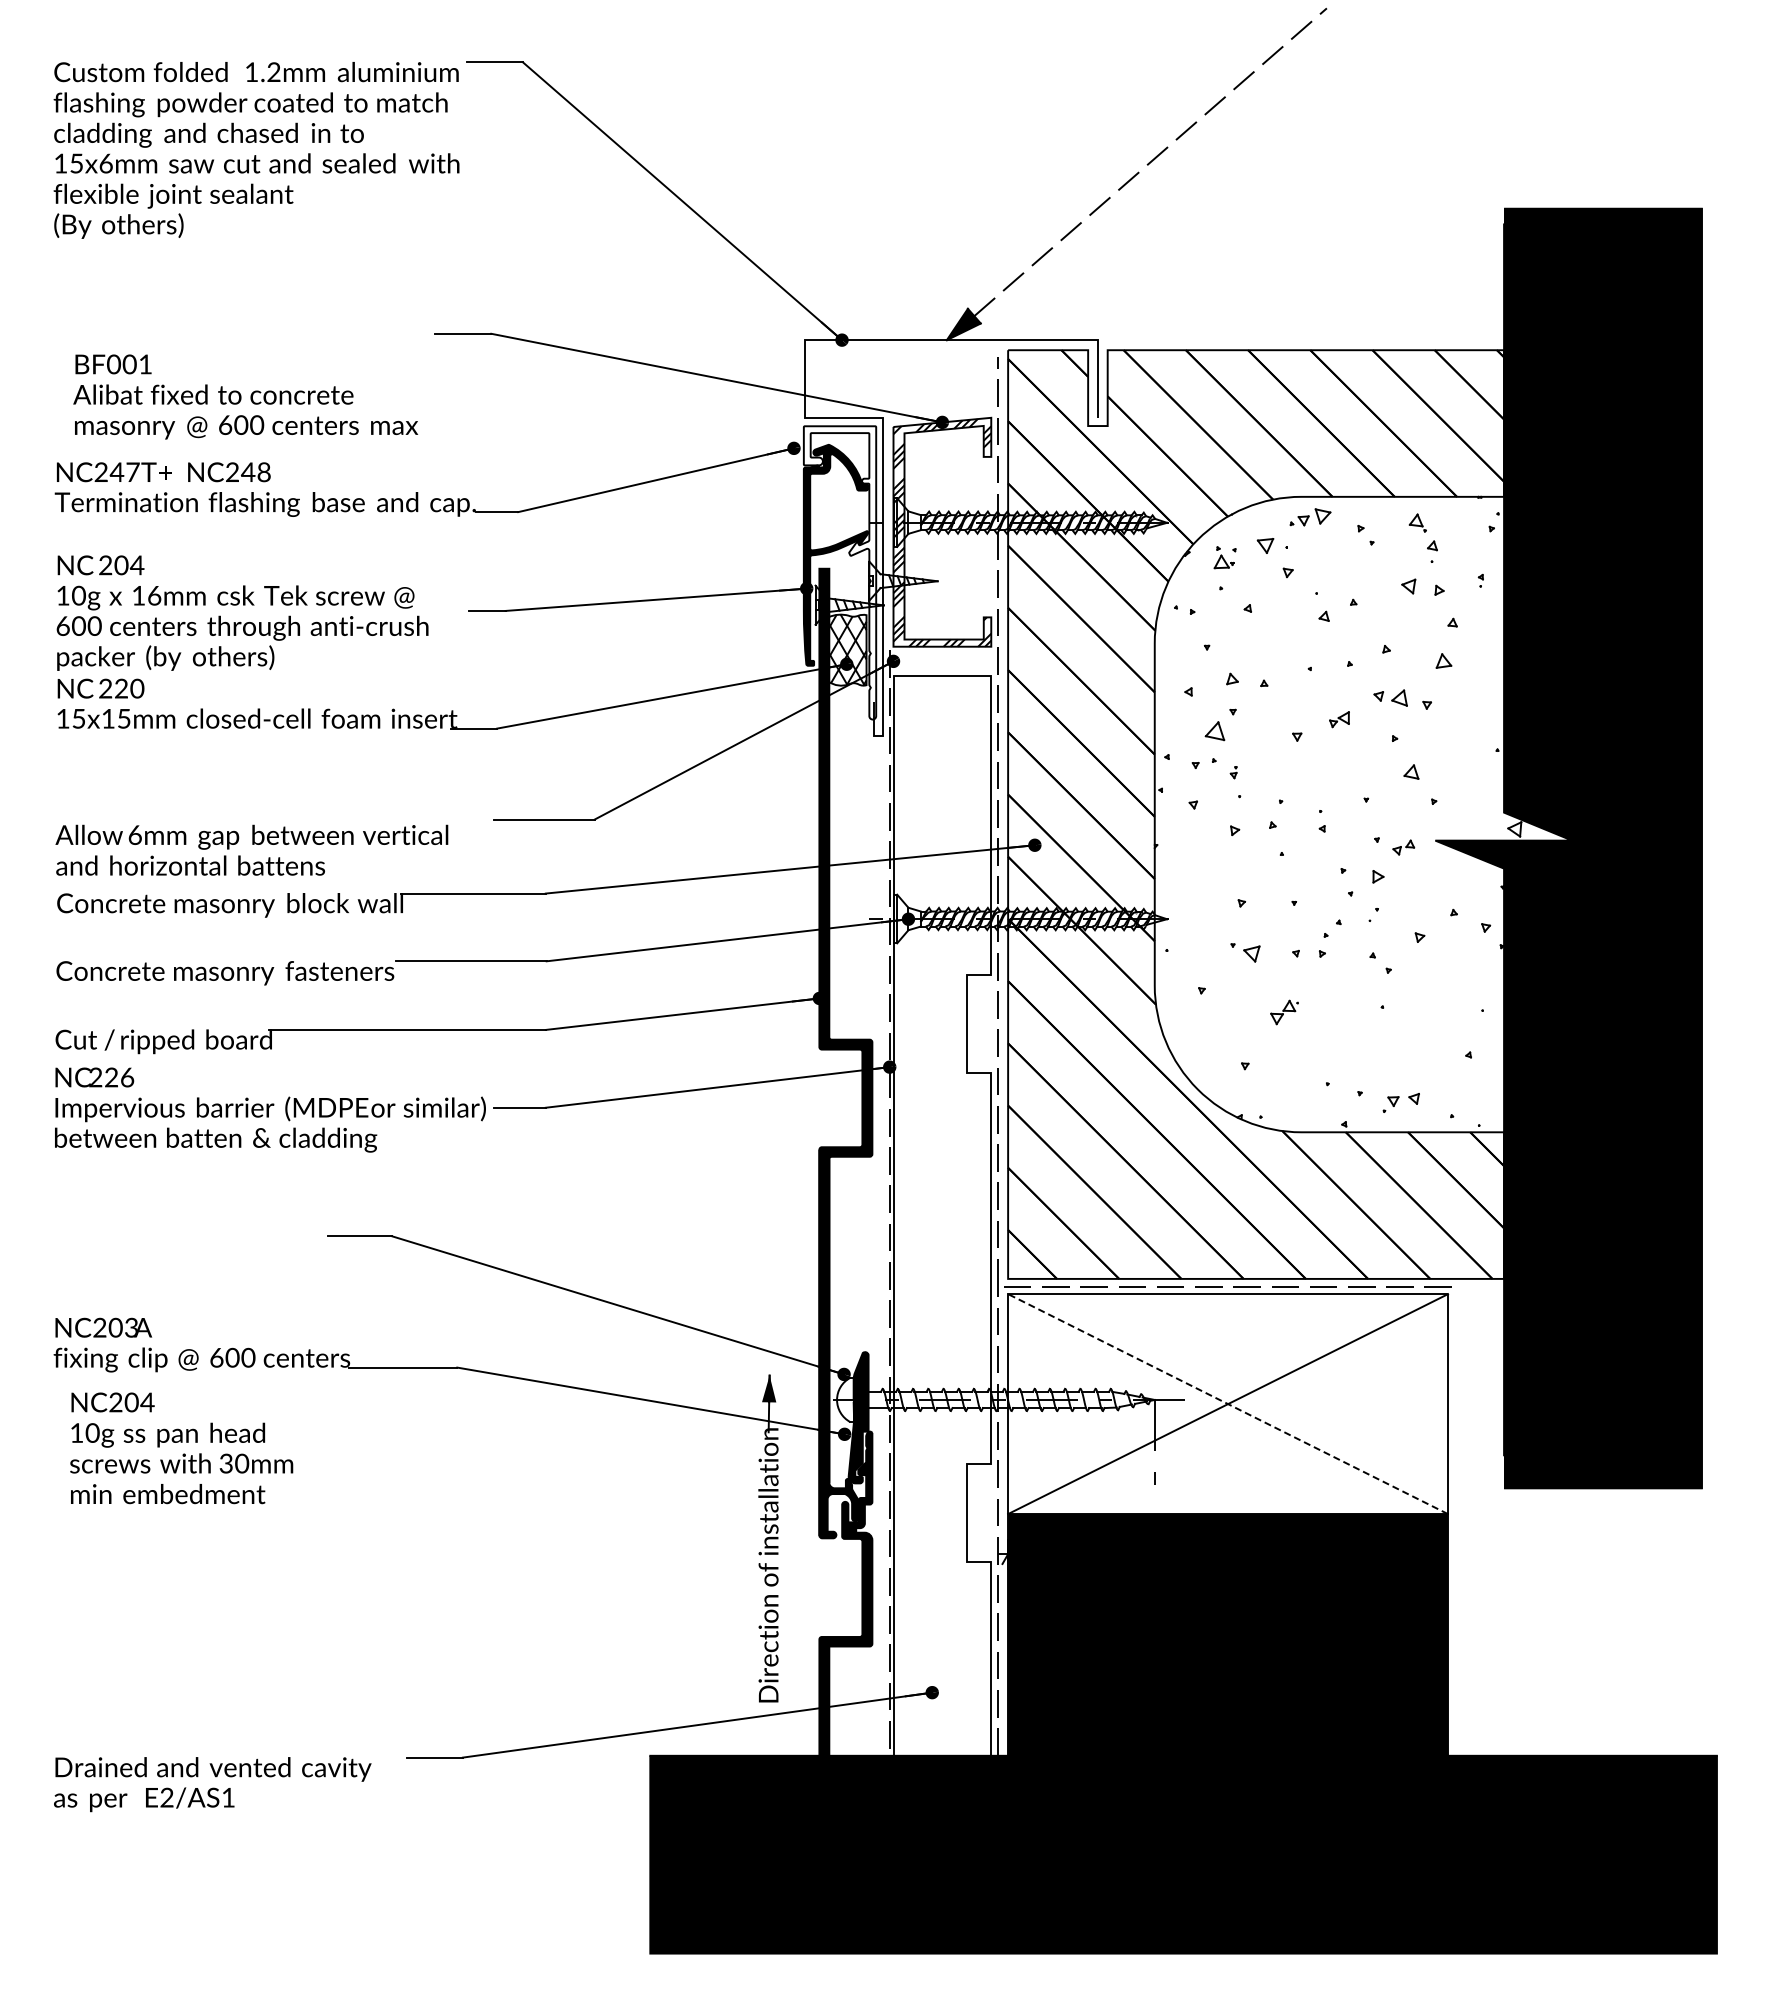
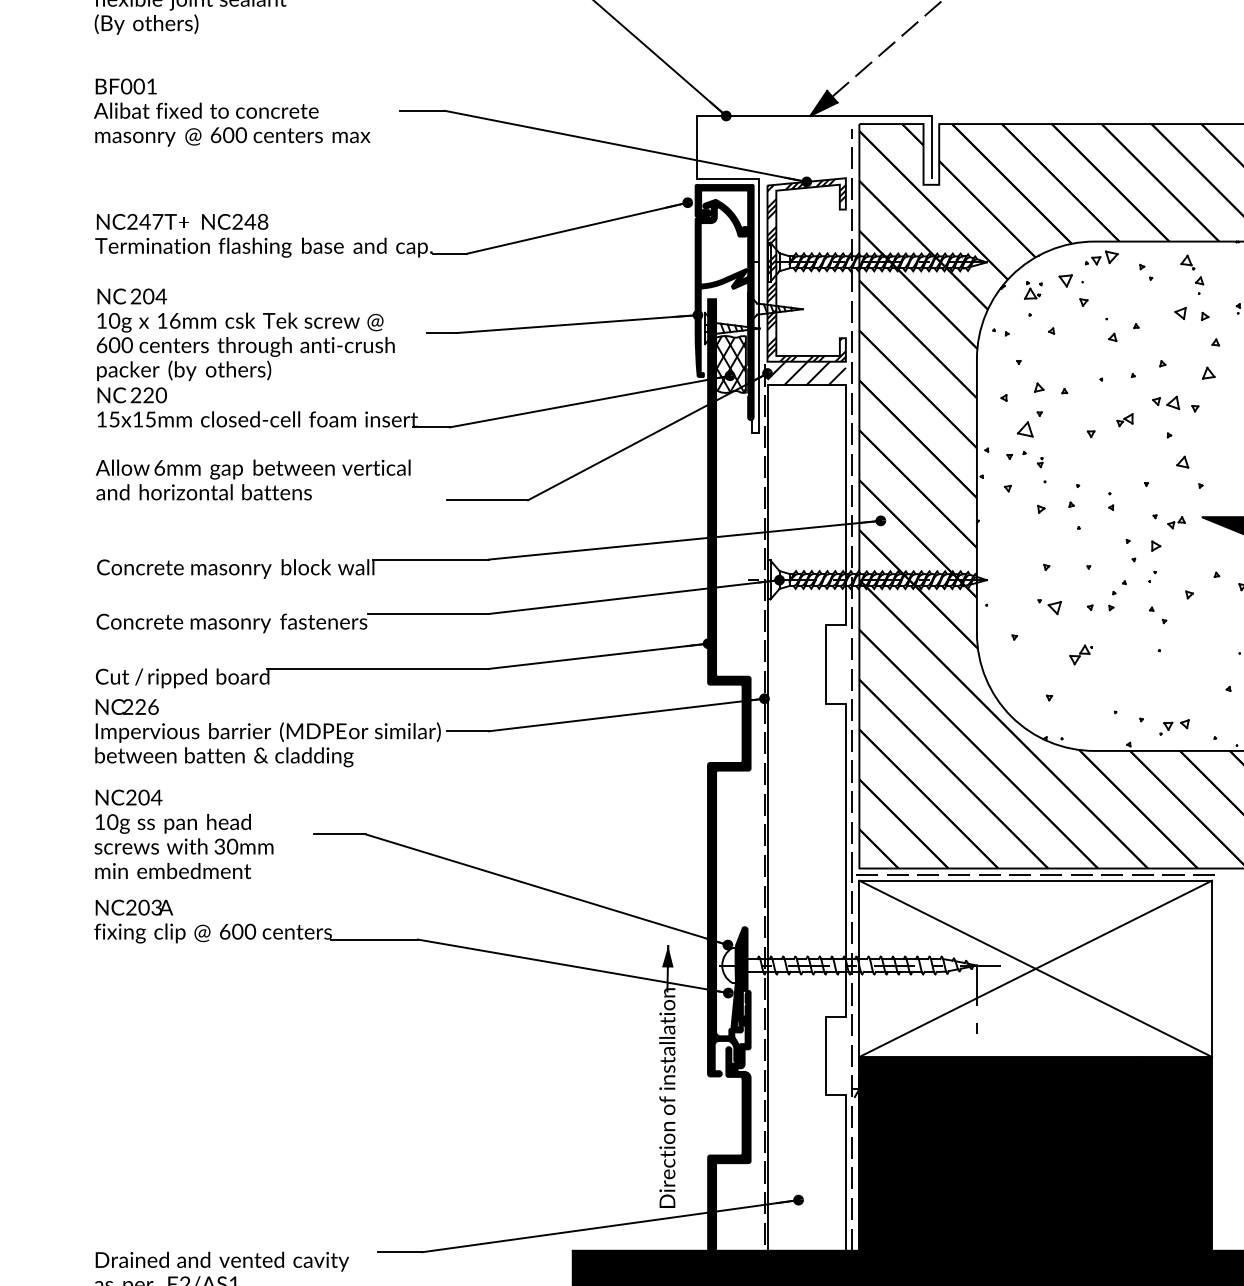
text: (245, 396) -> (232, 112), moved
fill: (839, 572) -> (724, 302), added
hatch: (942, 661) -> (806, 373), added
text: (251, 849) -> (252, 479), moved
line: (1228, 1404) -> (1036, 969), dashed -> solid
text: (181, 1448) -> (183, 834), moved

